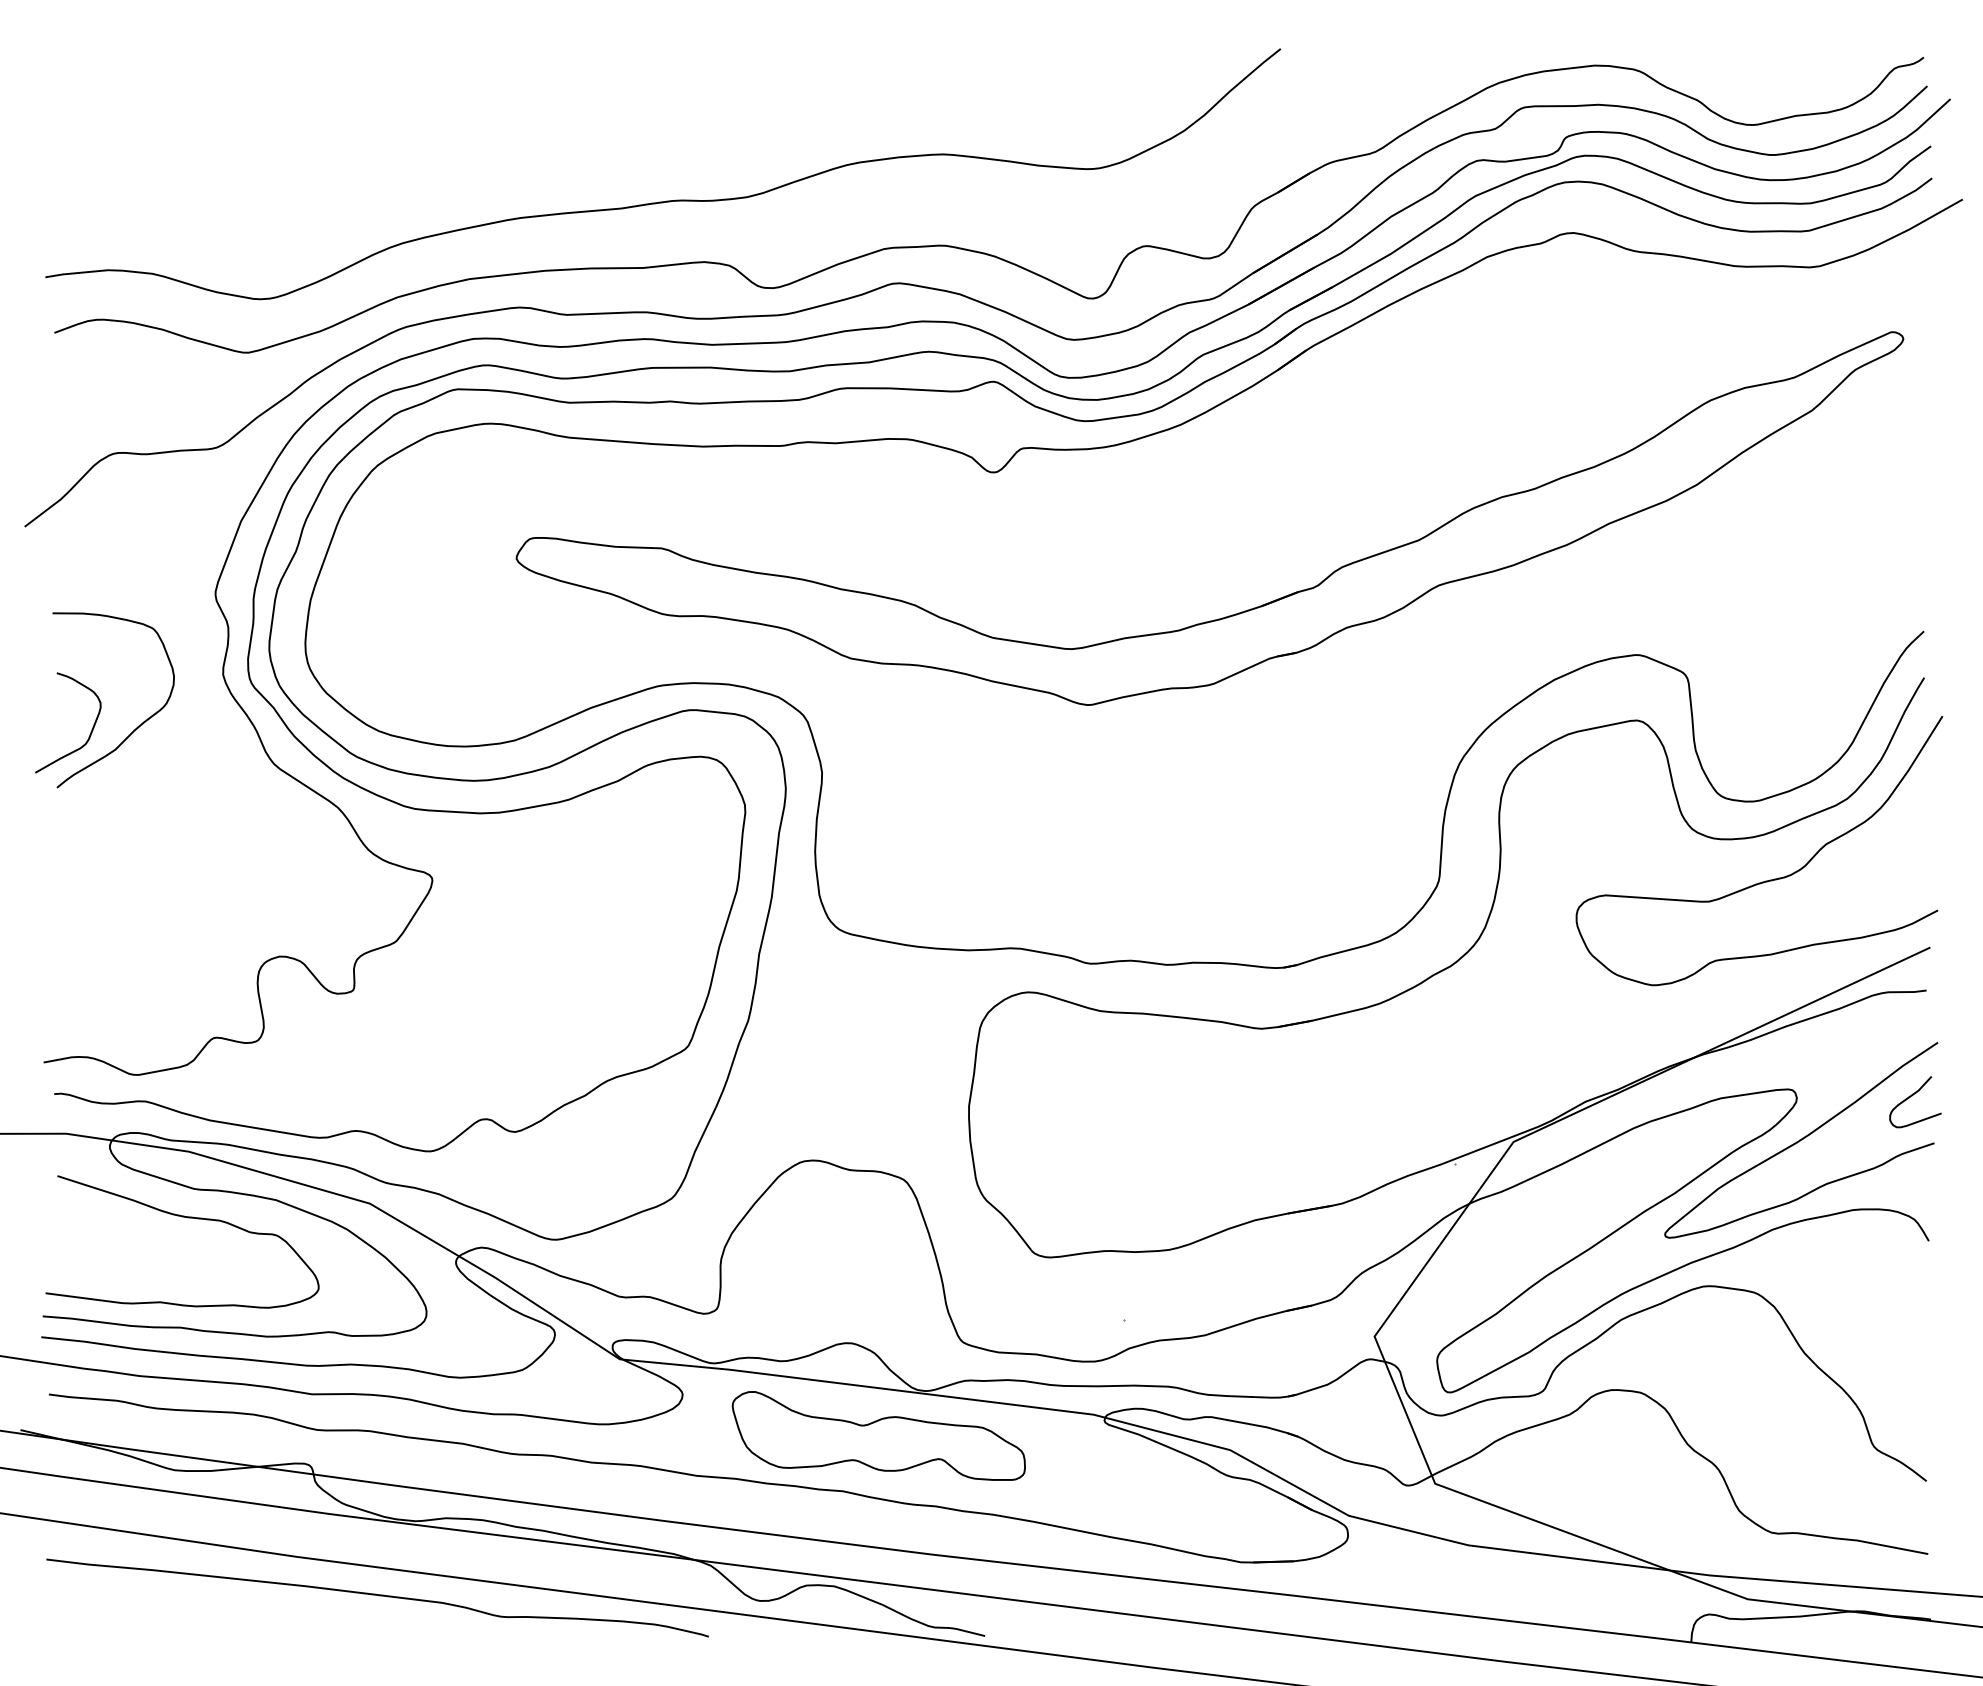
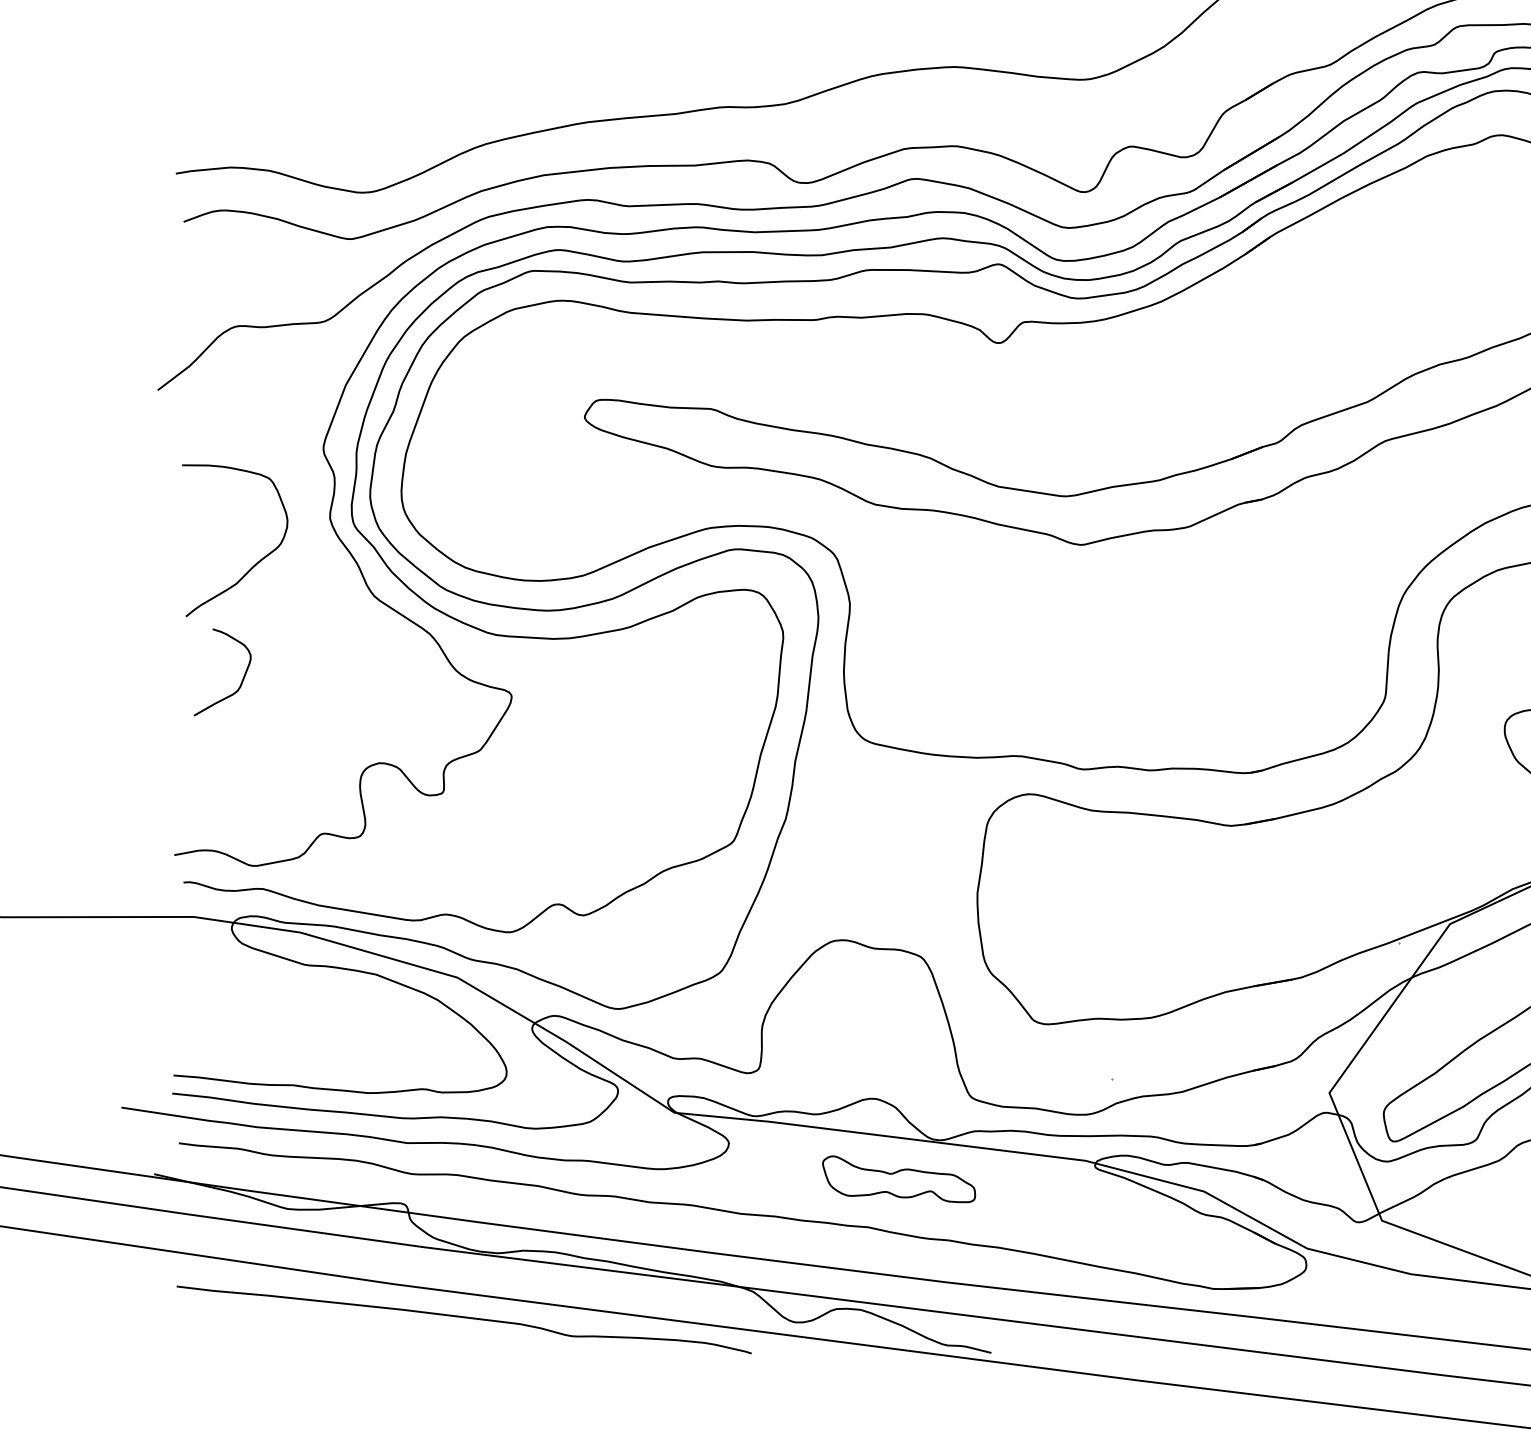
curve: (91, 729) -> (242, 678), moved
curve: (187, 1218) -> (299, 990), removed
part: (878, 1435) -> (898, 1178), size x0.6

